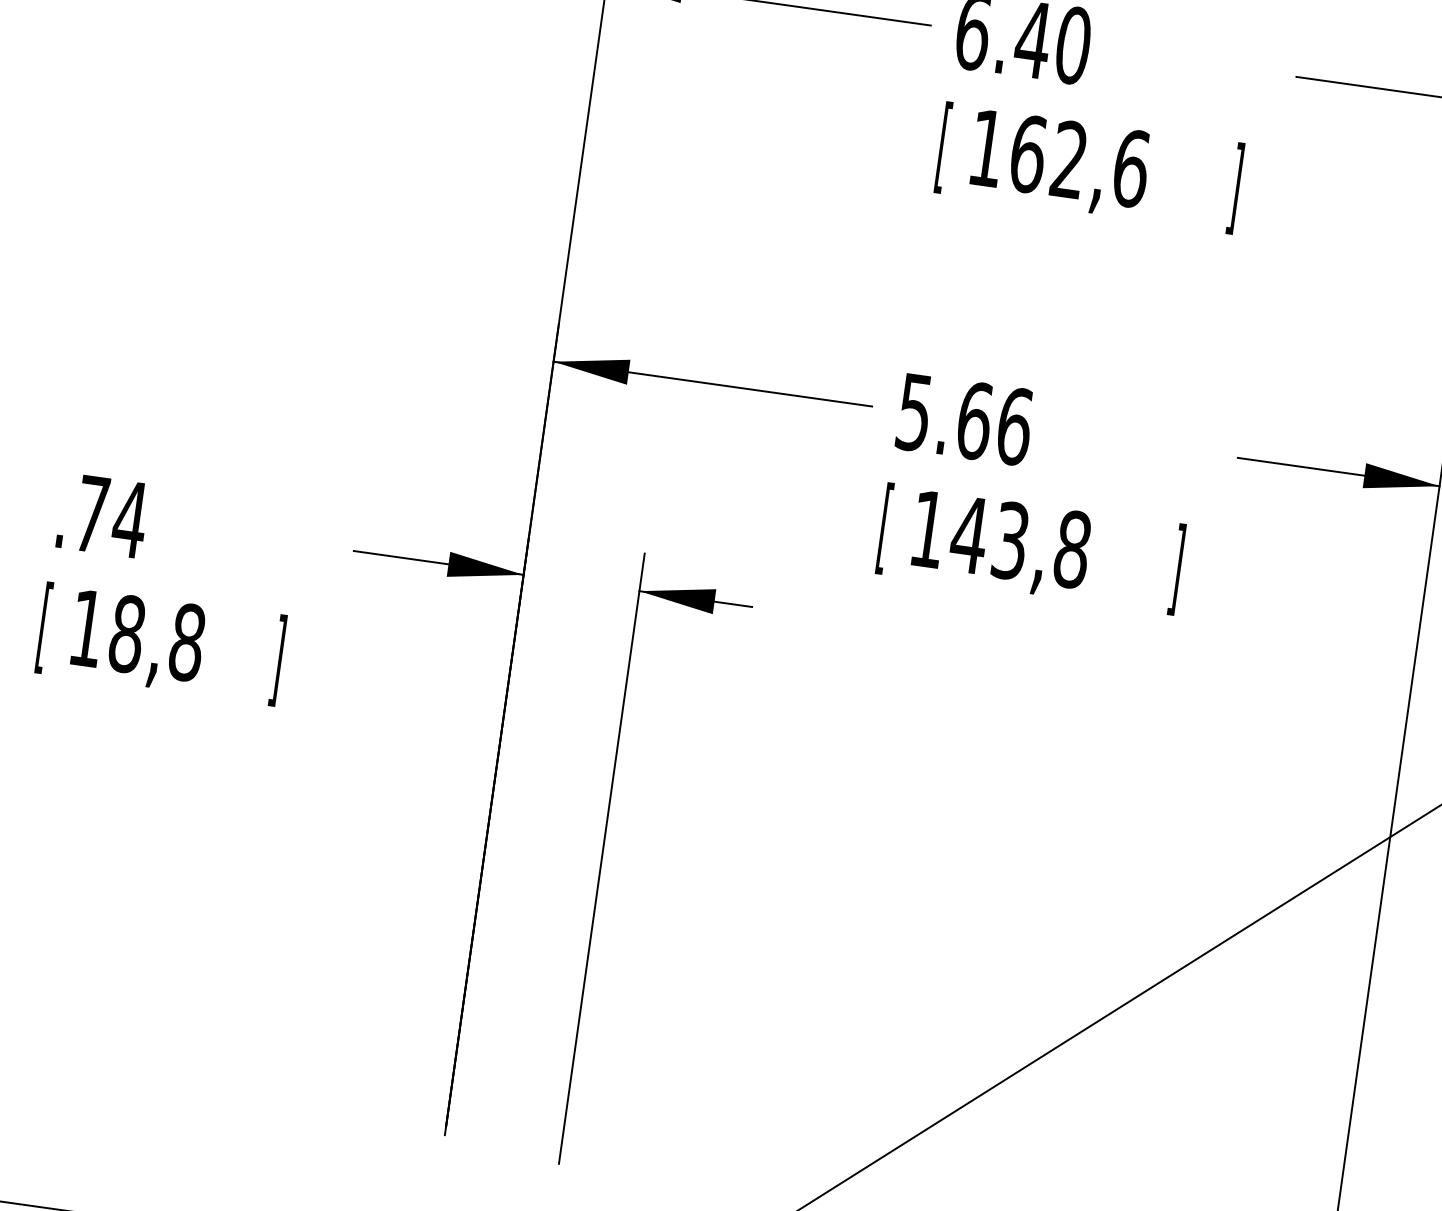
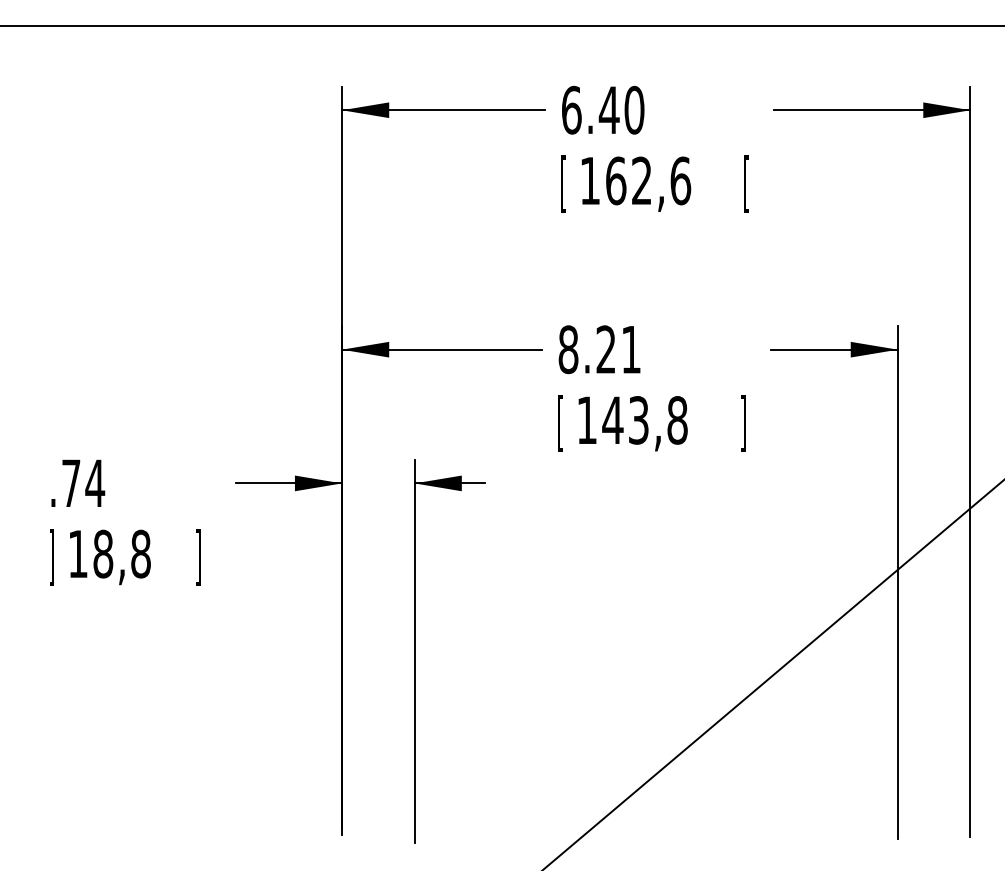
text: (1235, 189) -> (746, 184), ] -> [
text: (963, 419) -> (599, 349), 5.66 -> 8.21
text: (43, 627) -> (51, 557), [ -> ]

